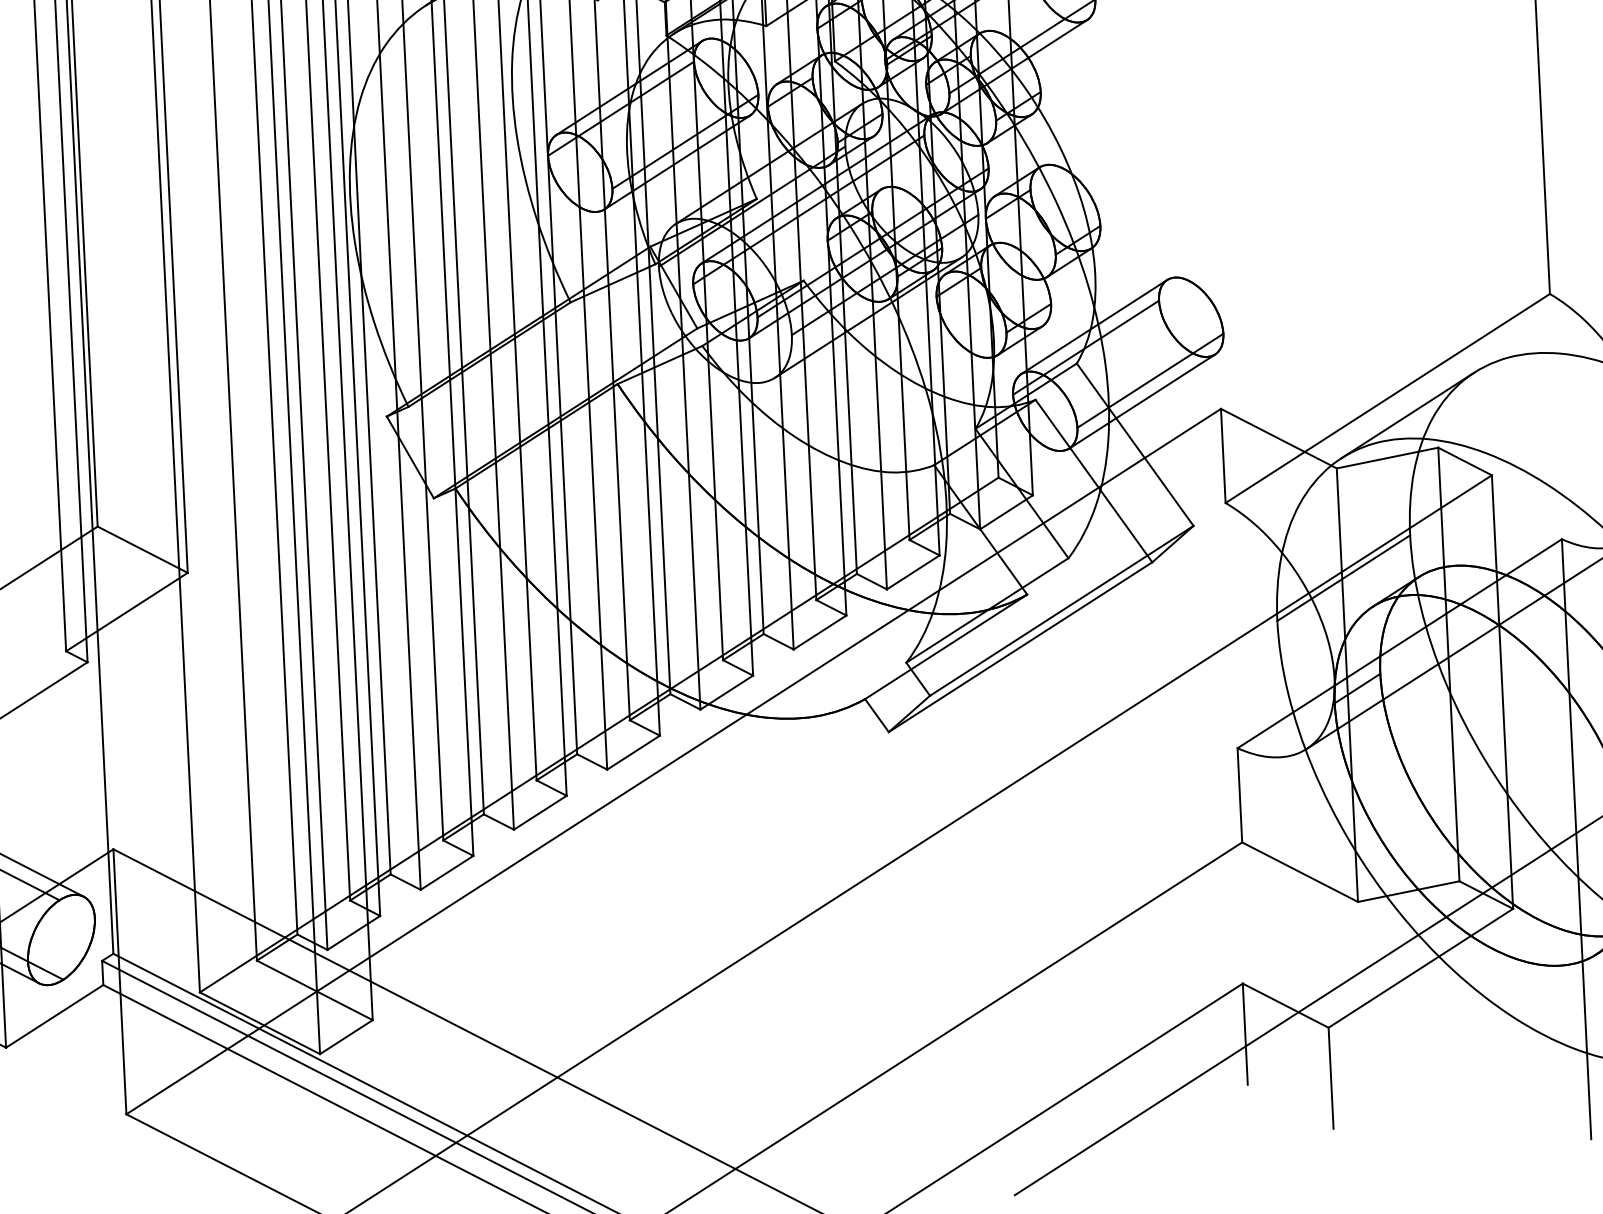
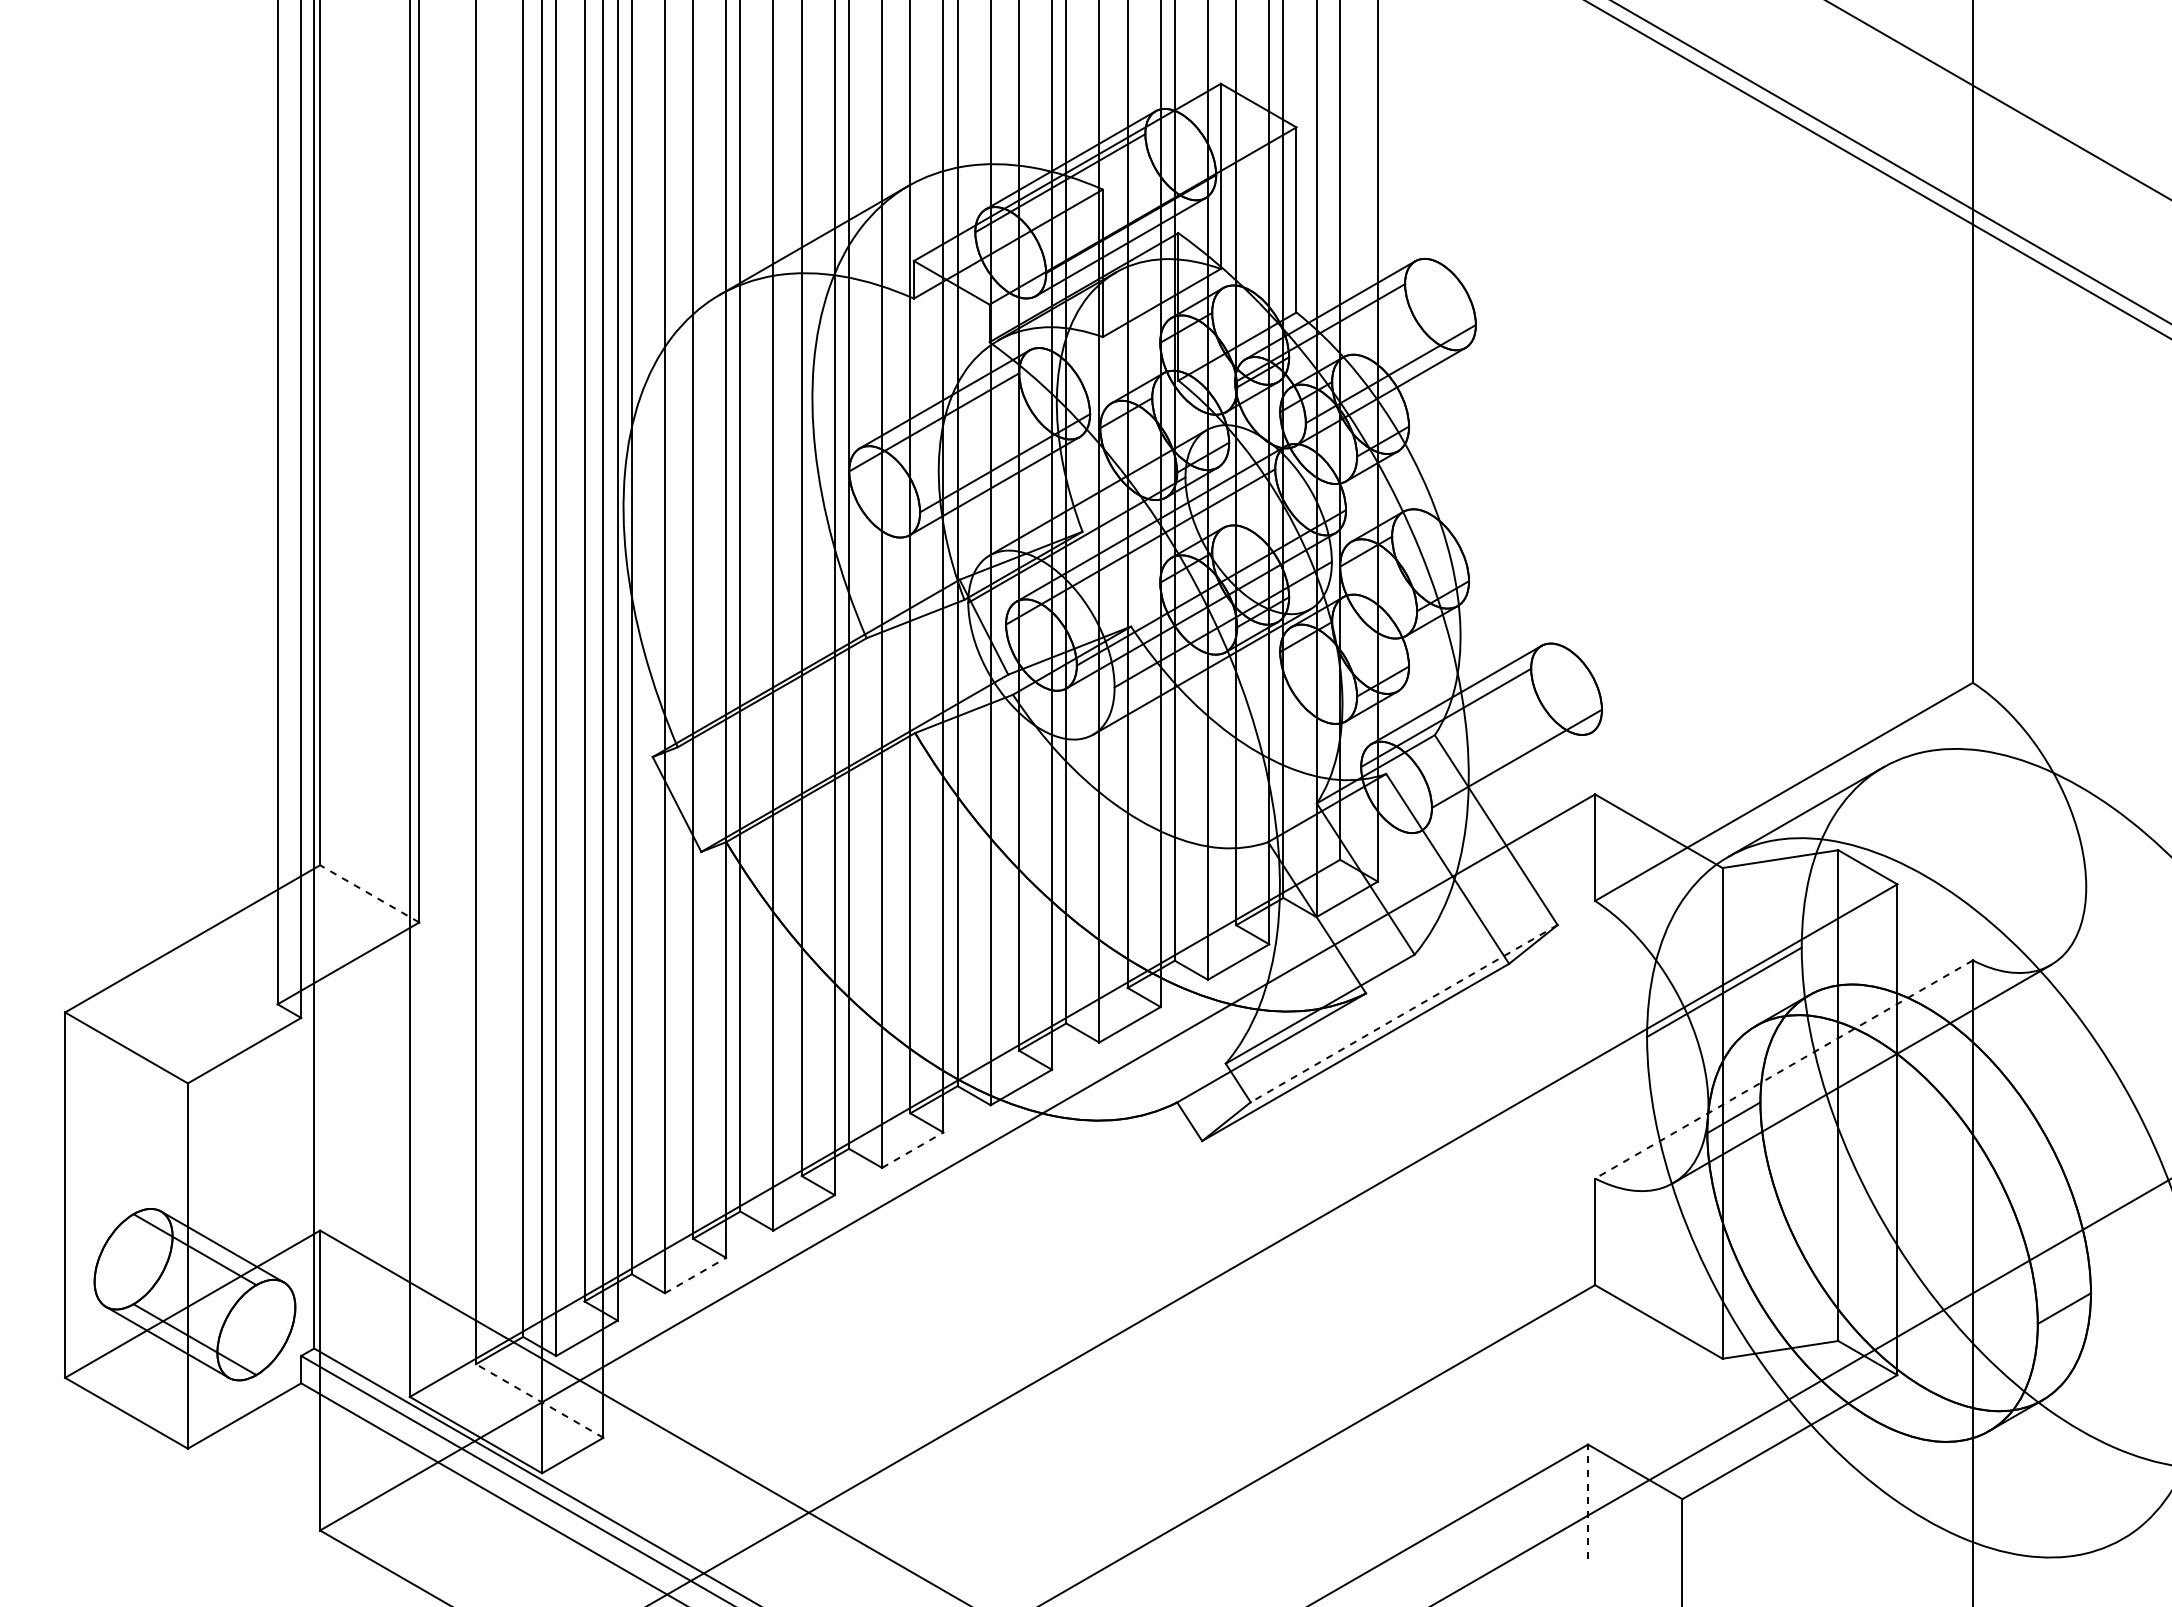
line: (1142, 401) -> (1506, 781), removed
line: (142, 549) -> (369, 893), solid -> dashed
line: (1061, 610) -> (1403, 1013), solid -> dashed
line: (1399, 643) -> (1783, 1069), solid -> dashed
line: (634, 752) -> (913, 1149), solid -> dashed
line: (447, 872) -> (695, 1275), solid -> dashed
line: (314, 990) -> (539, 1401), solid -> dashed
line: (1245, 1033) -> (1588, 1501), solid -> dashed

